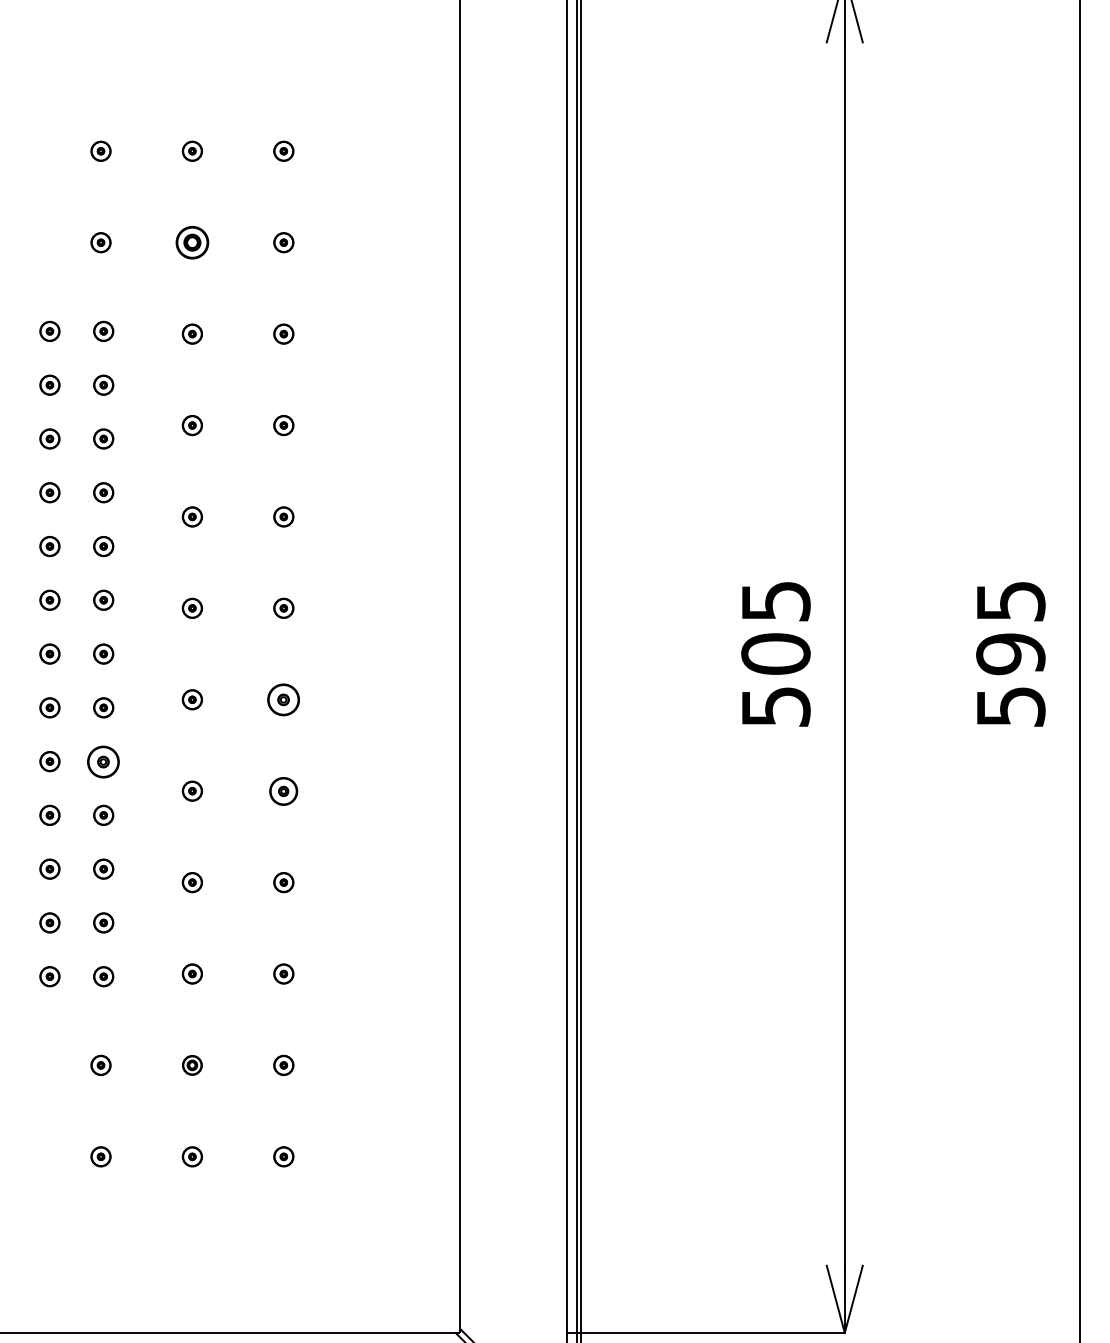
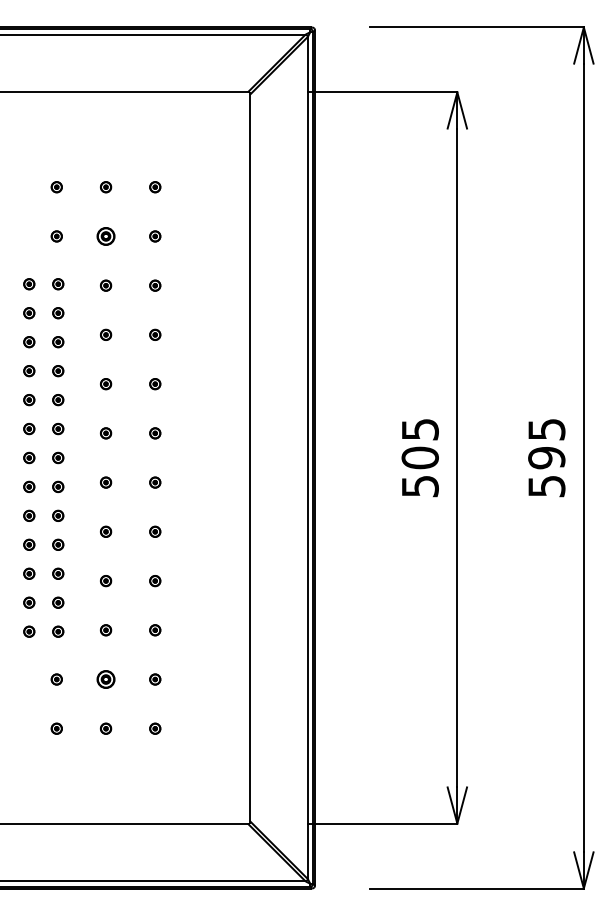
part: (284, 699) -> (155, 482), size x0.62
part: (104, 760) -> (58, 515), size x0.62
part: (284, 790) -> (155, 531), size x0.71
part: (191, 1065) -> (105, 679), size x1.67

